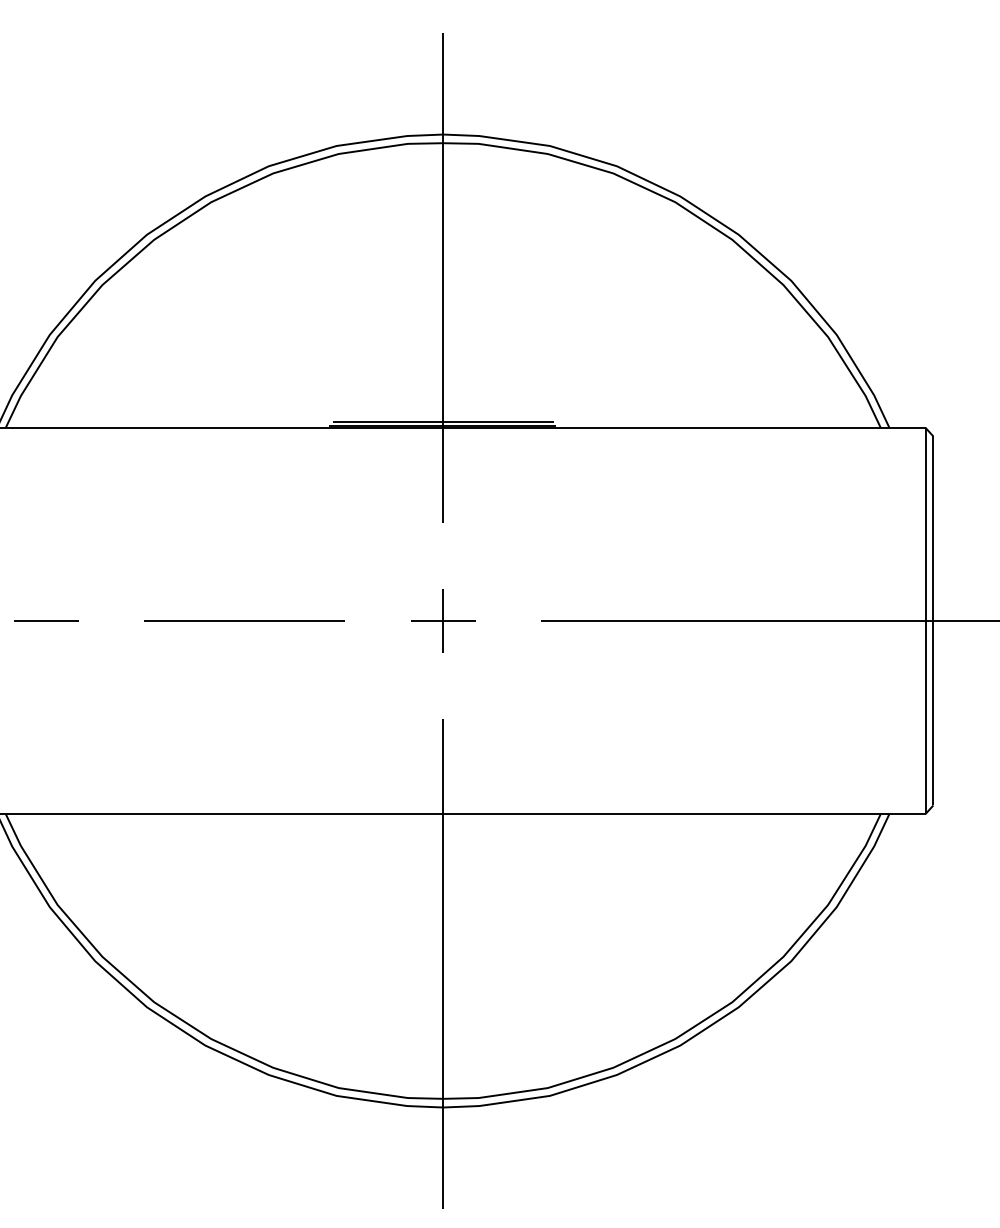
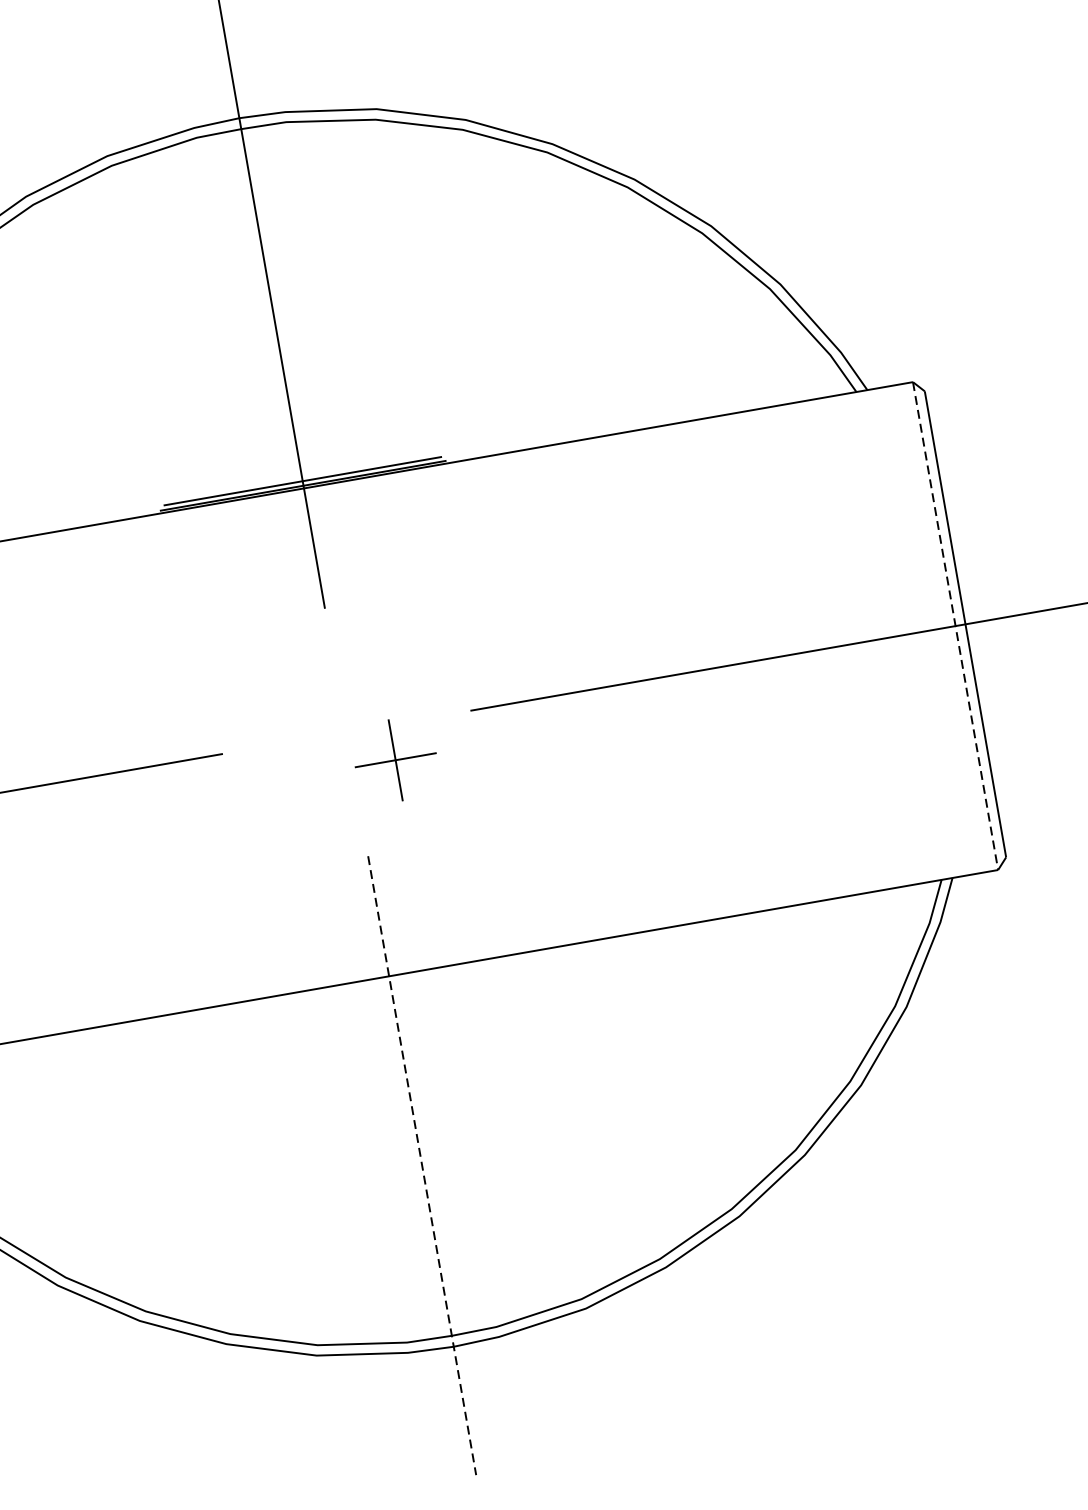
part: (443, 620) -> (395, 759), moved
line: (925, 621) -> (955, 626), solid -> dashed
line: (443, 964) -> (422, 1166), solid -> dashed

